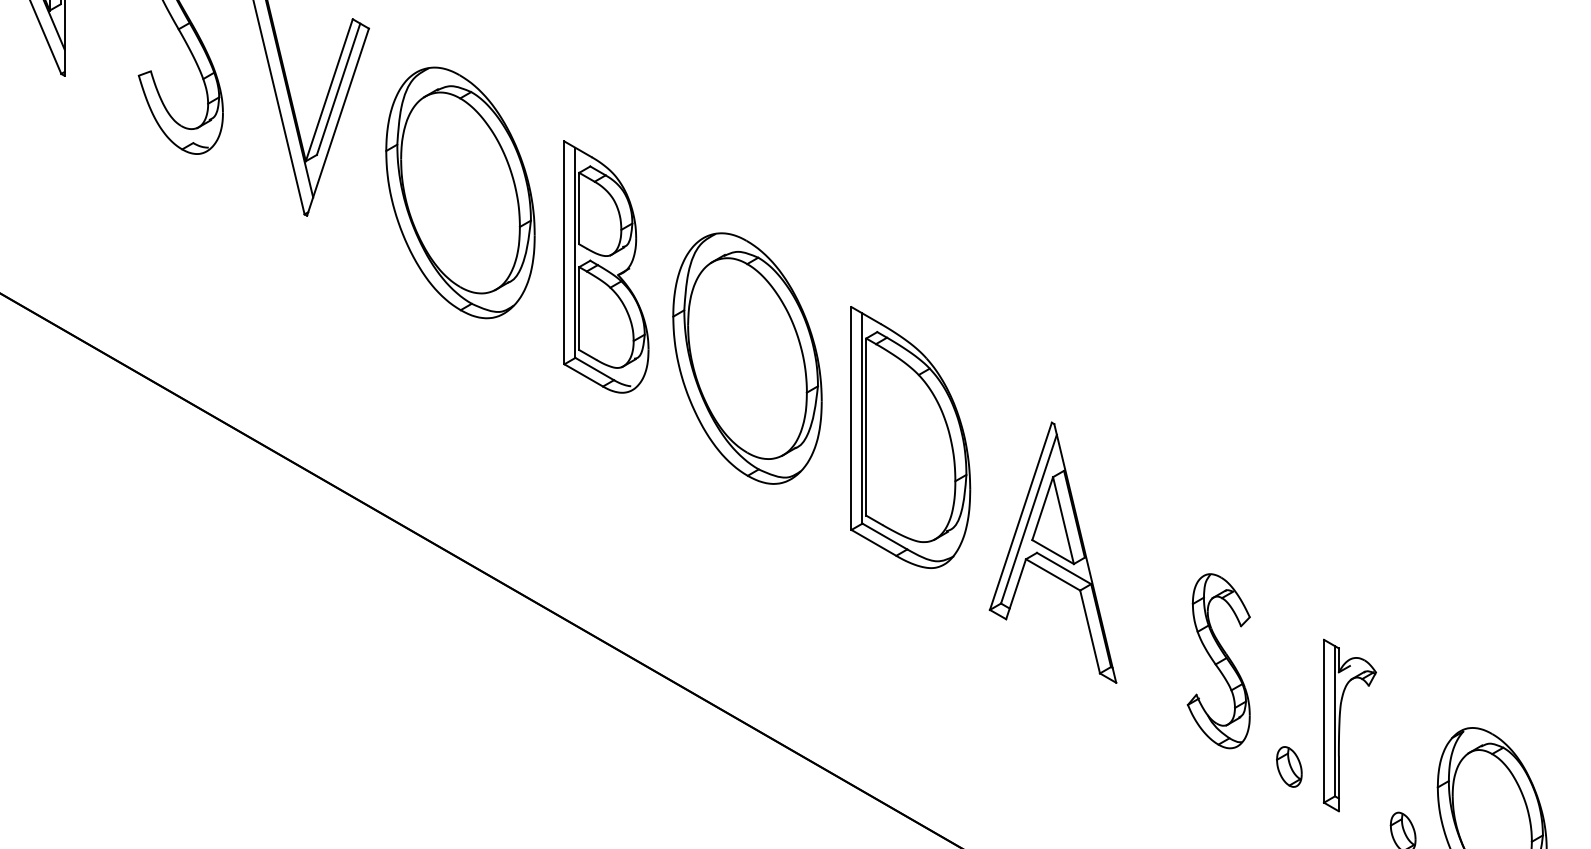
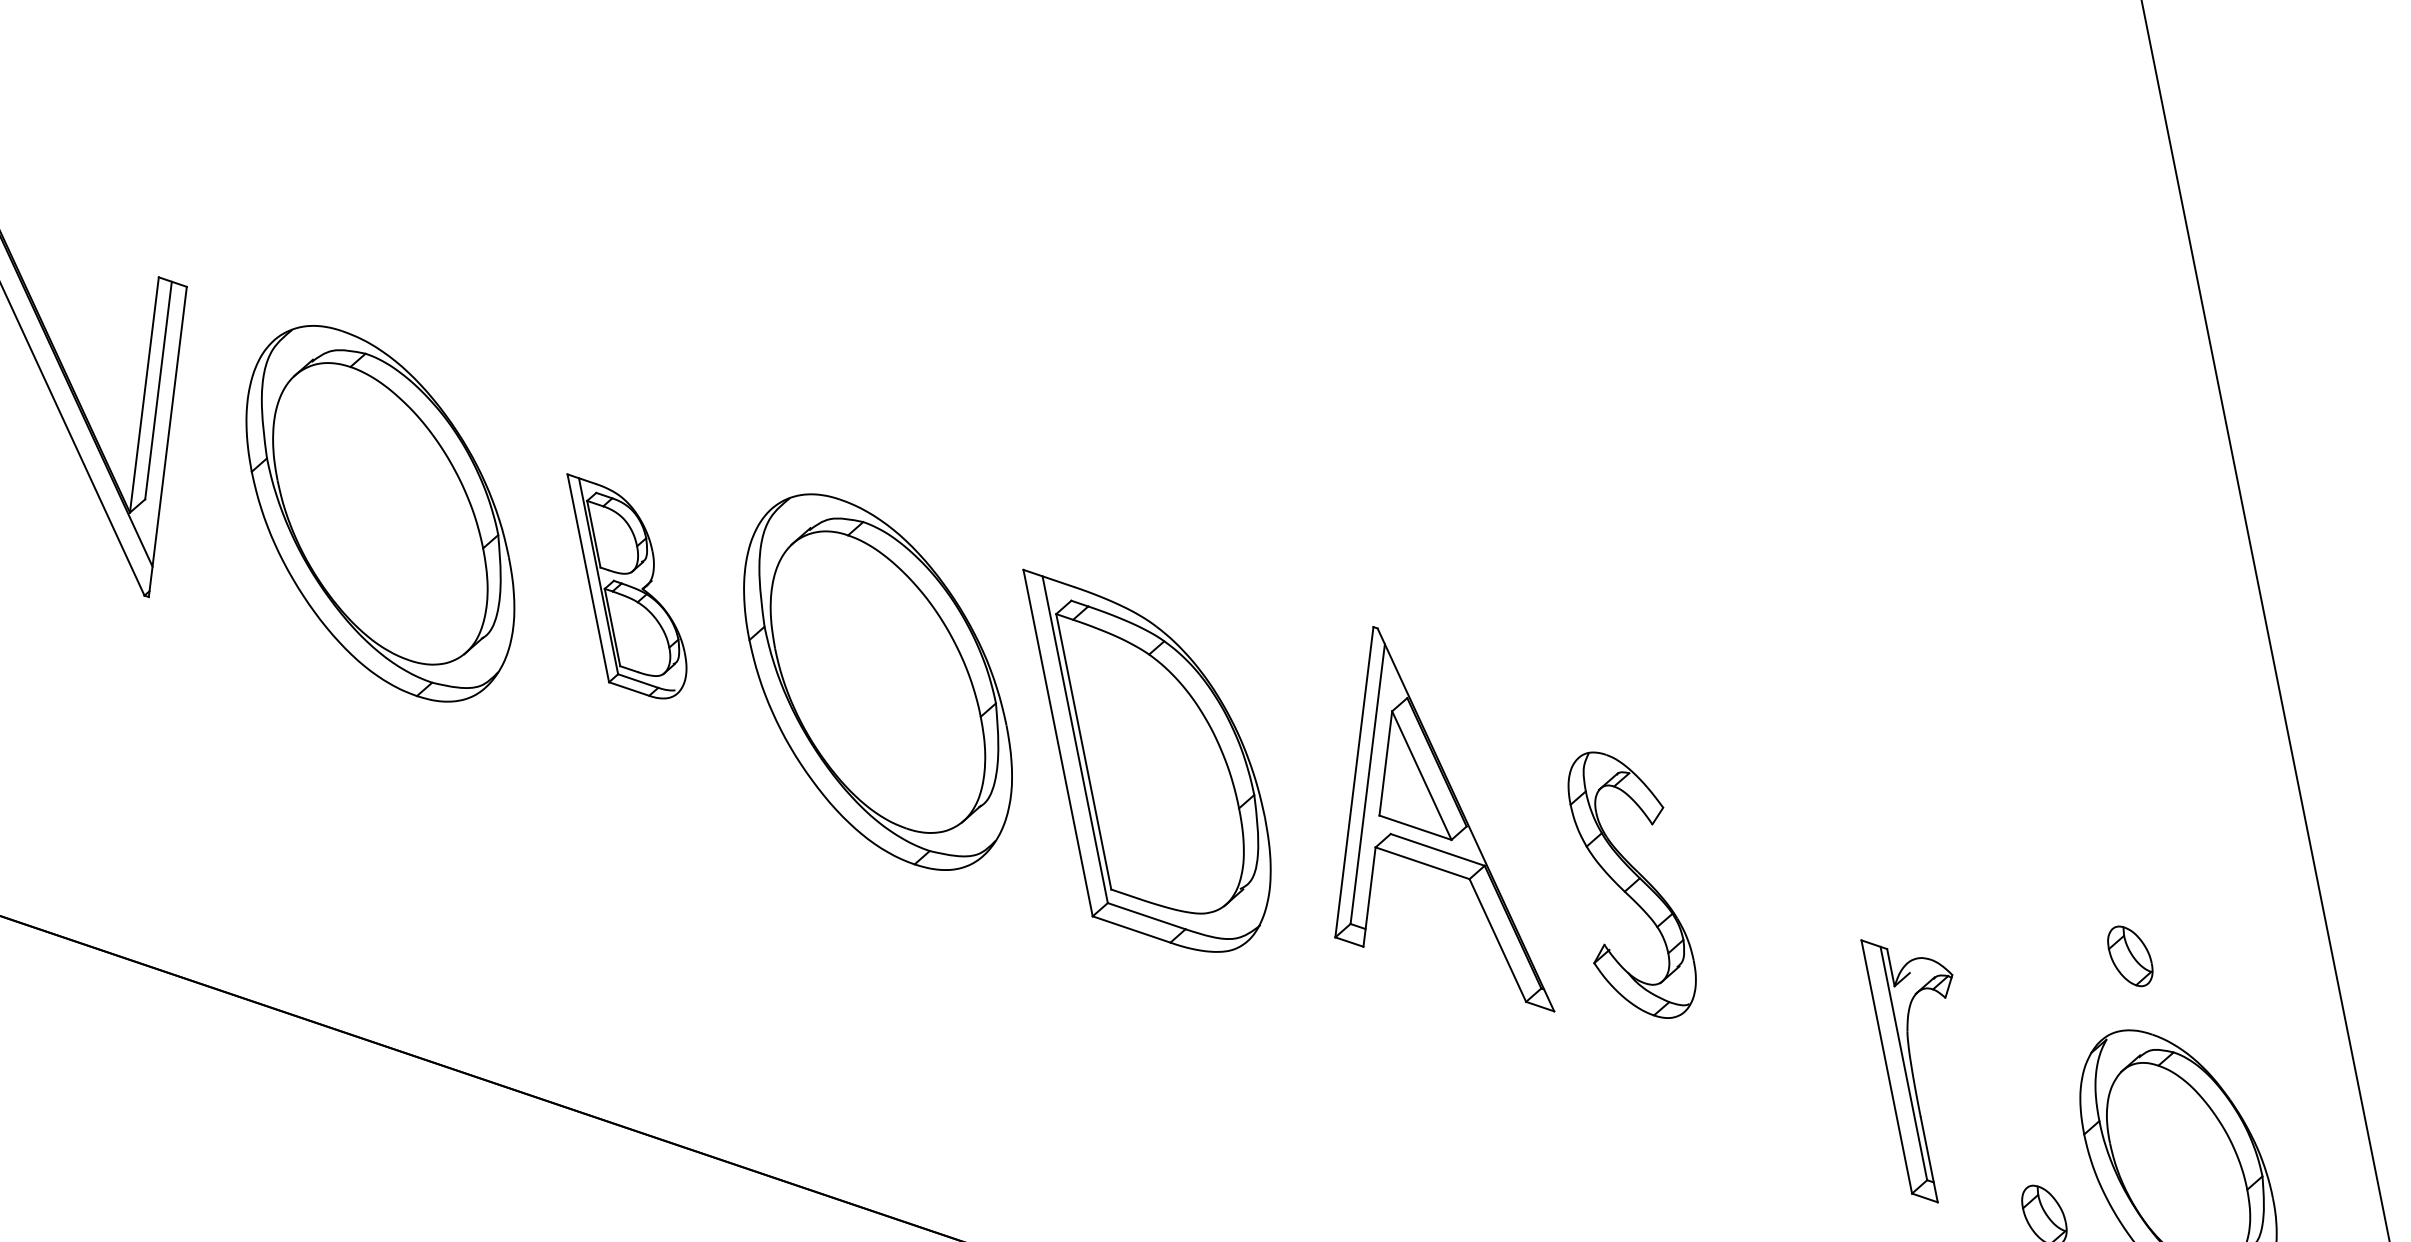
part: (606, 266) -> (630, 582), size x0.6
part: (1052, 552) -> (1414, 828), moved
part: (1218, 661) -> (1628, 886), moved
part: (1289, 766) -> (2130, 955), moved

